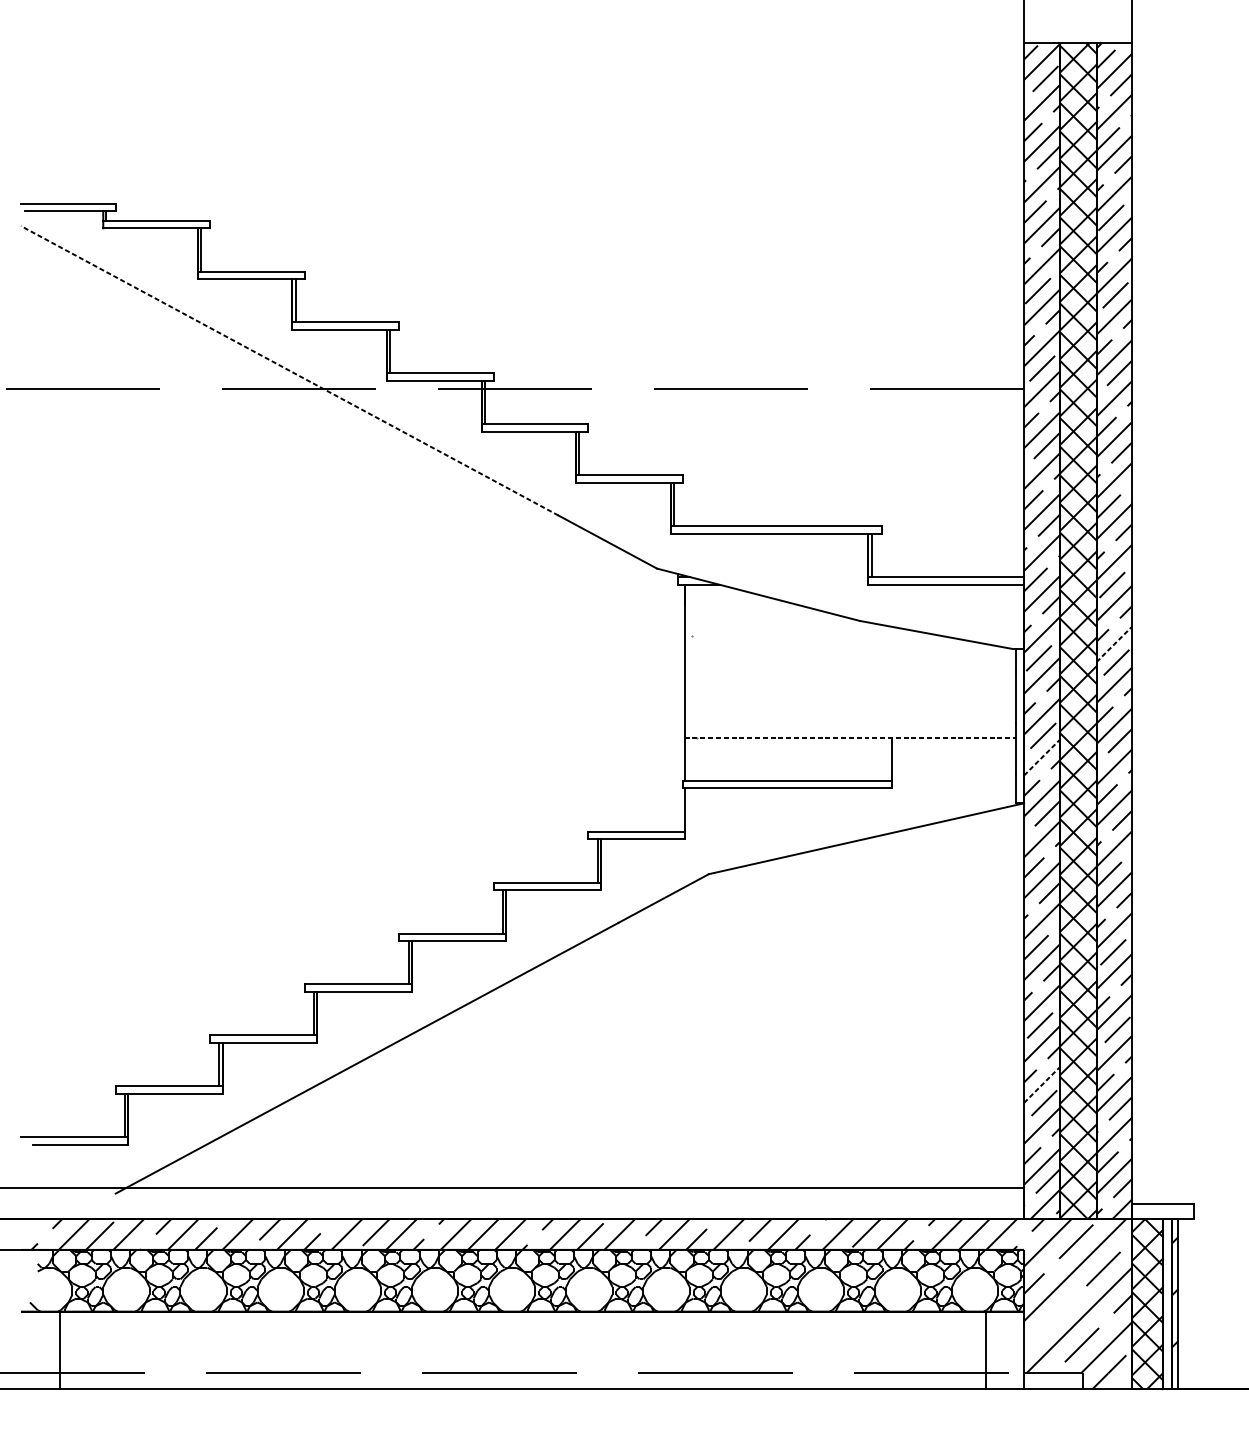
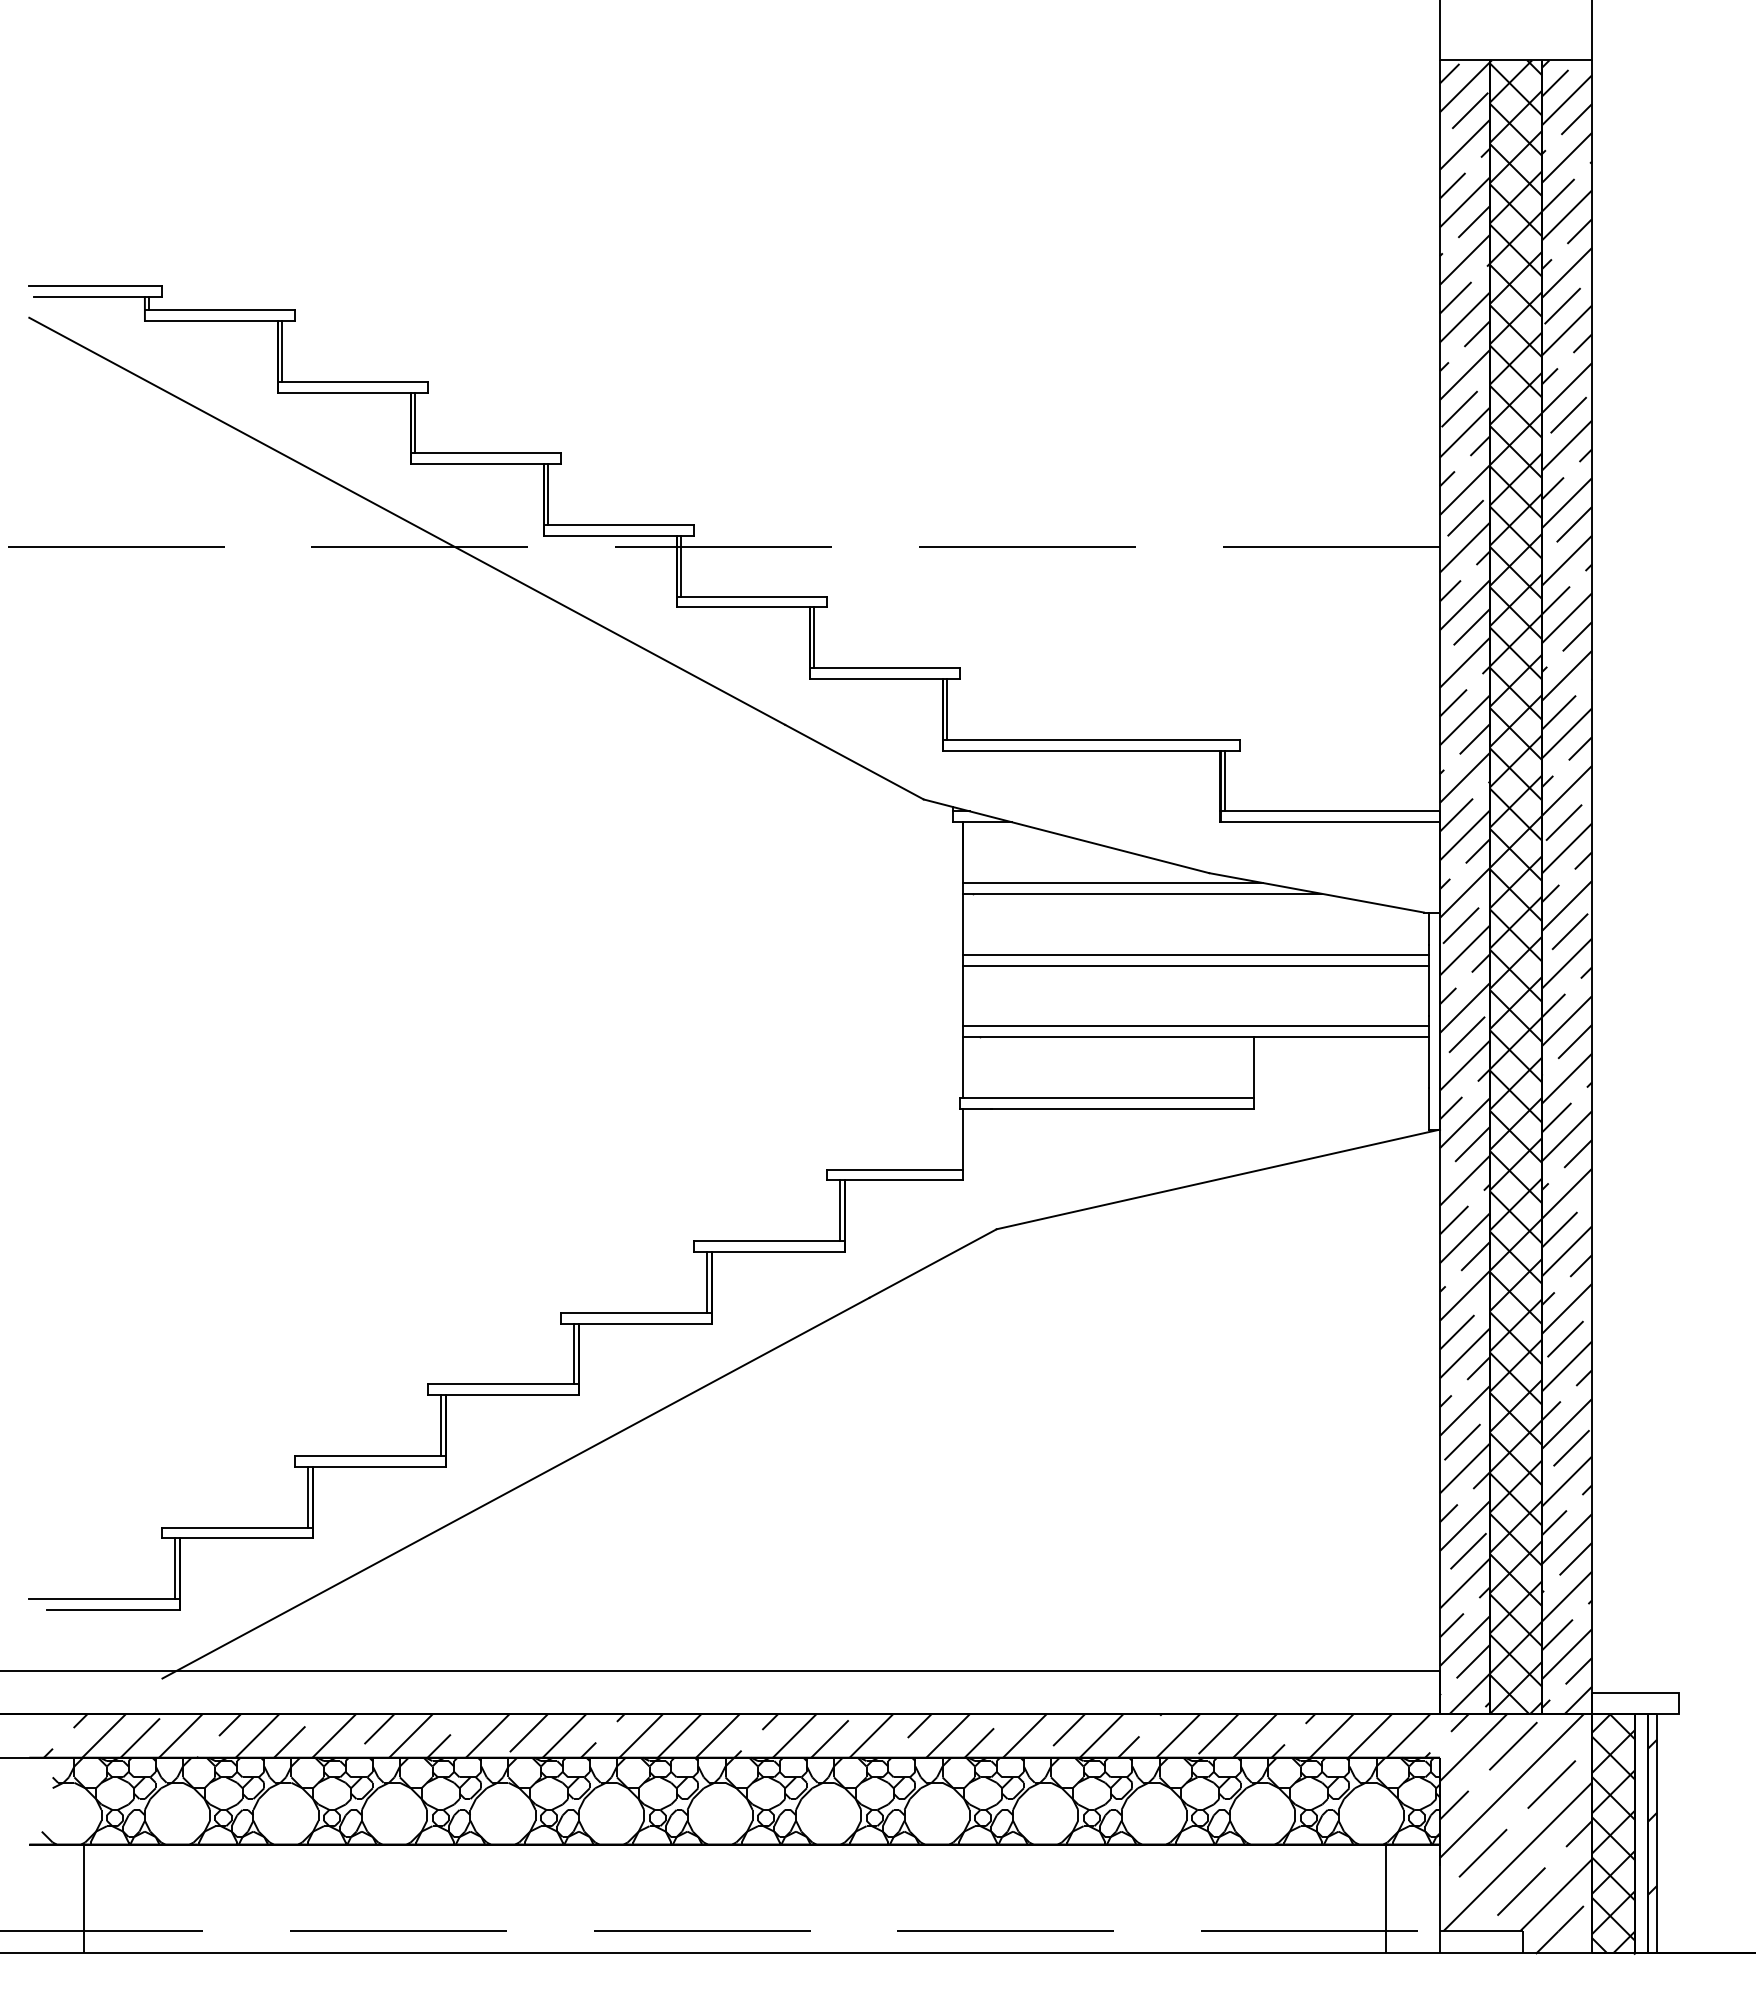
line: (289, 370) -> (406, 521), dashed -> solid
line: (791, 628) -> (1112, 883), added
line: (812, 635) -> (1142, 893), added
line: (1114, 643) -> (1567, 905), dashed -> solid
line: (850, 678) -> (1195, 954), added
line: (850, 686) -> (1195, 965), added
line: (850, 730) -> (1195, 1026), added
line: (850, 737) -> (1196, 1037), dashed -> solid
line: (1042, 757) -> (1465, 1065), dashed -> solid
line: (1042, 1084) -> (1465, 1525), dashed -> solid
line: (1054, 1317) -> (1482, 1852), added

